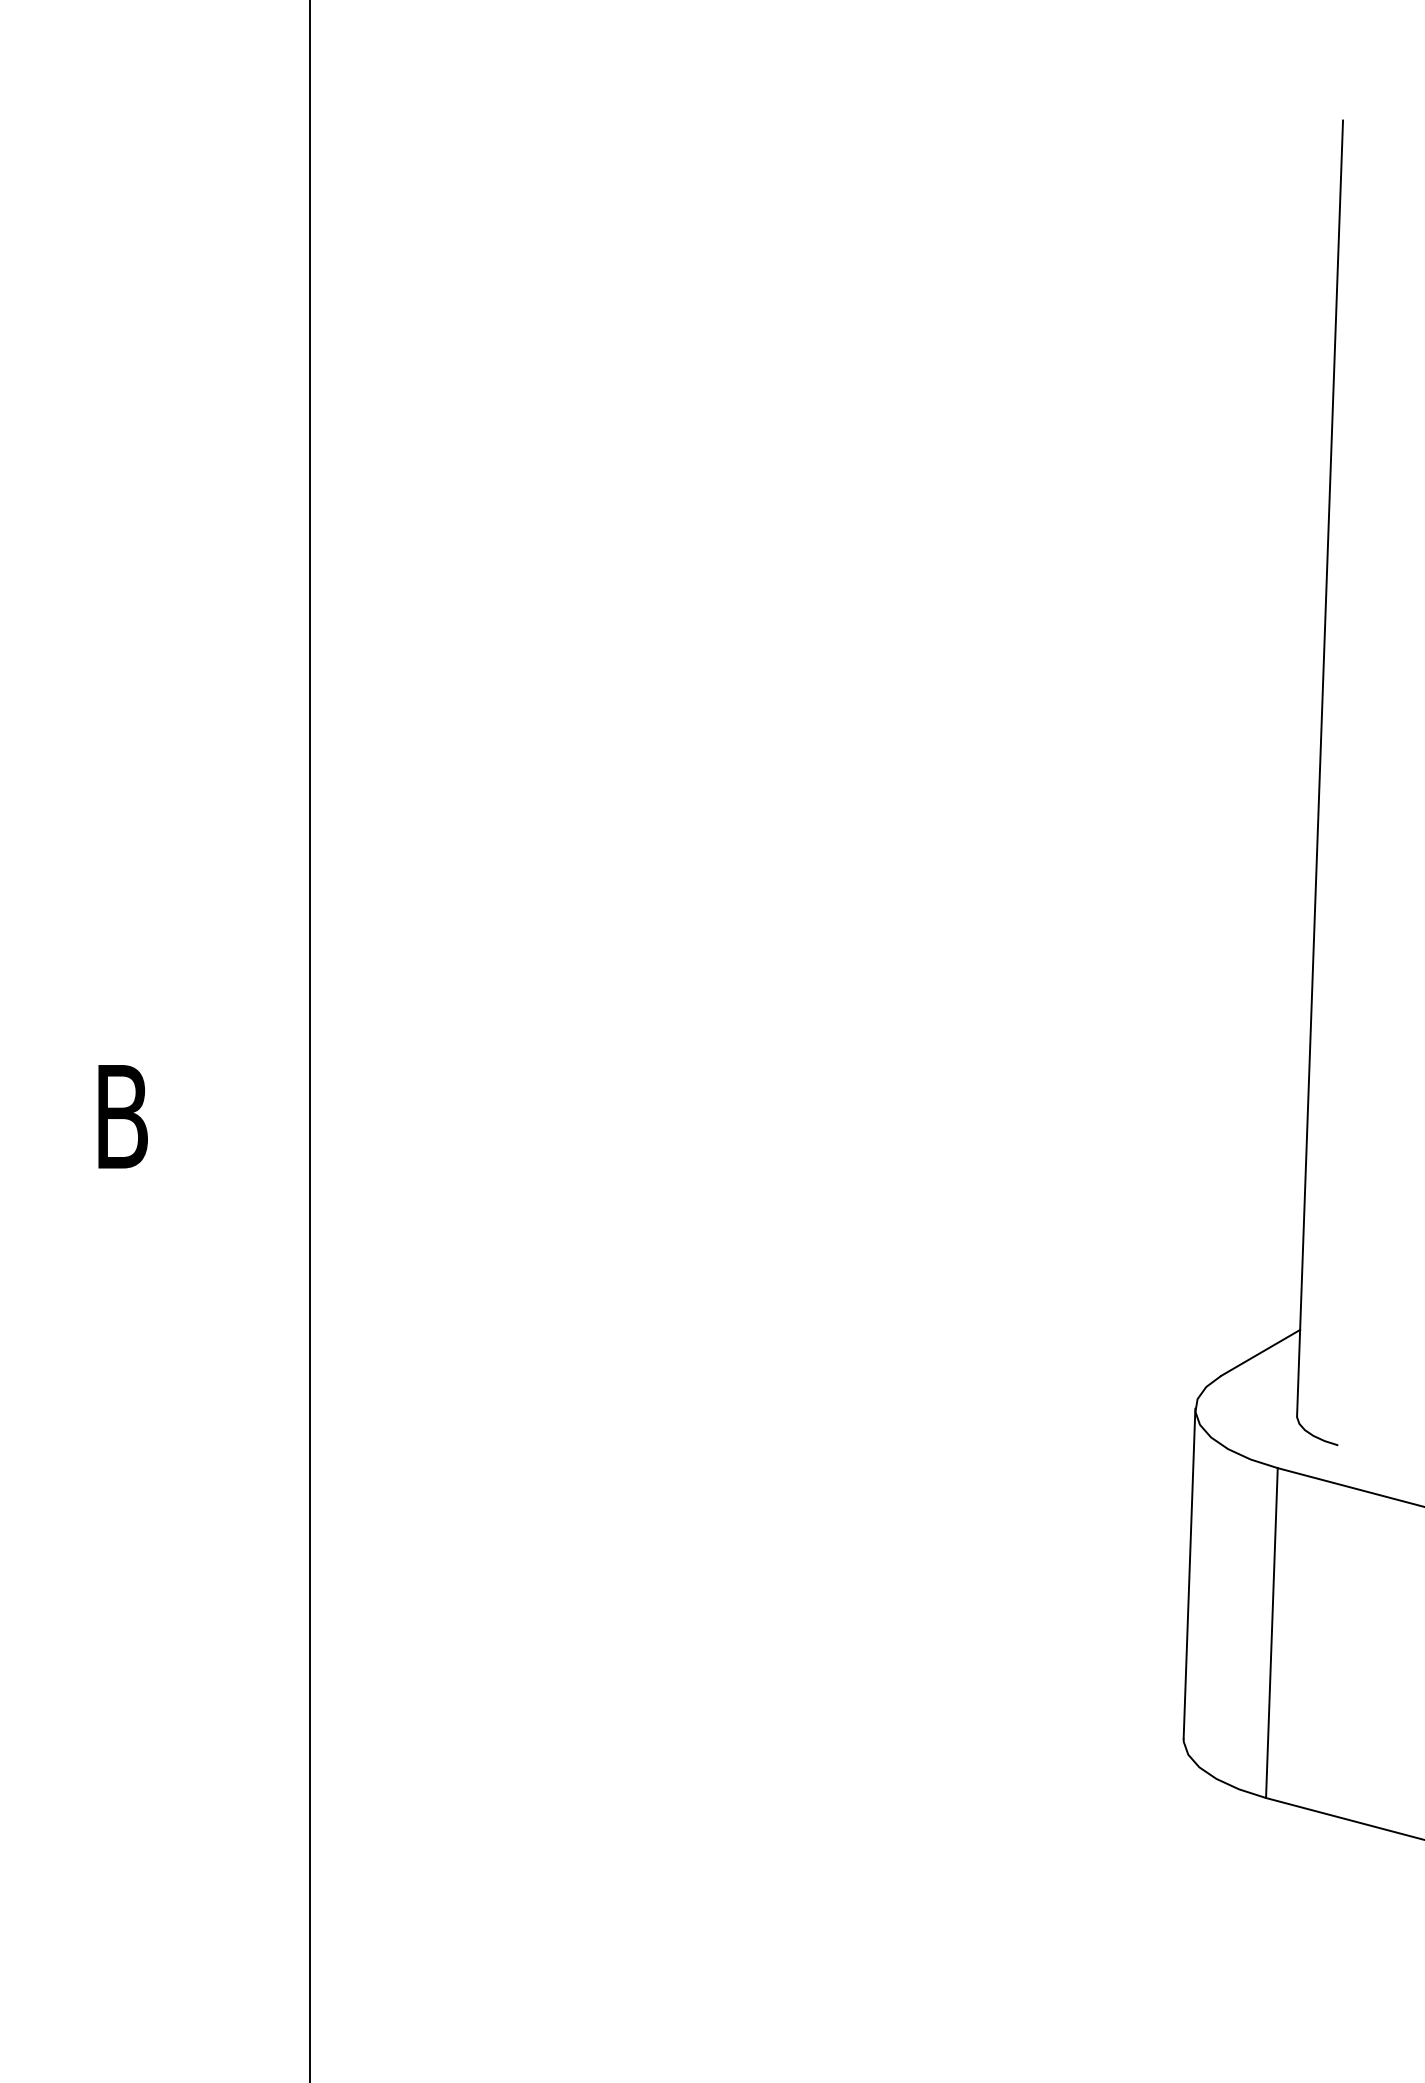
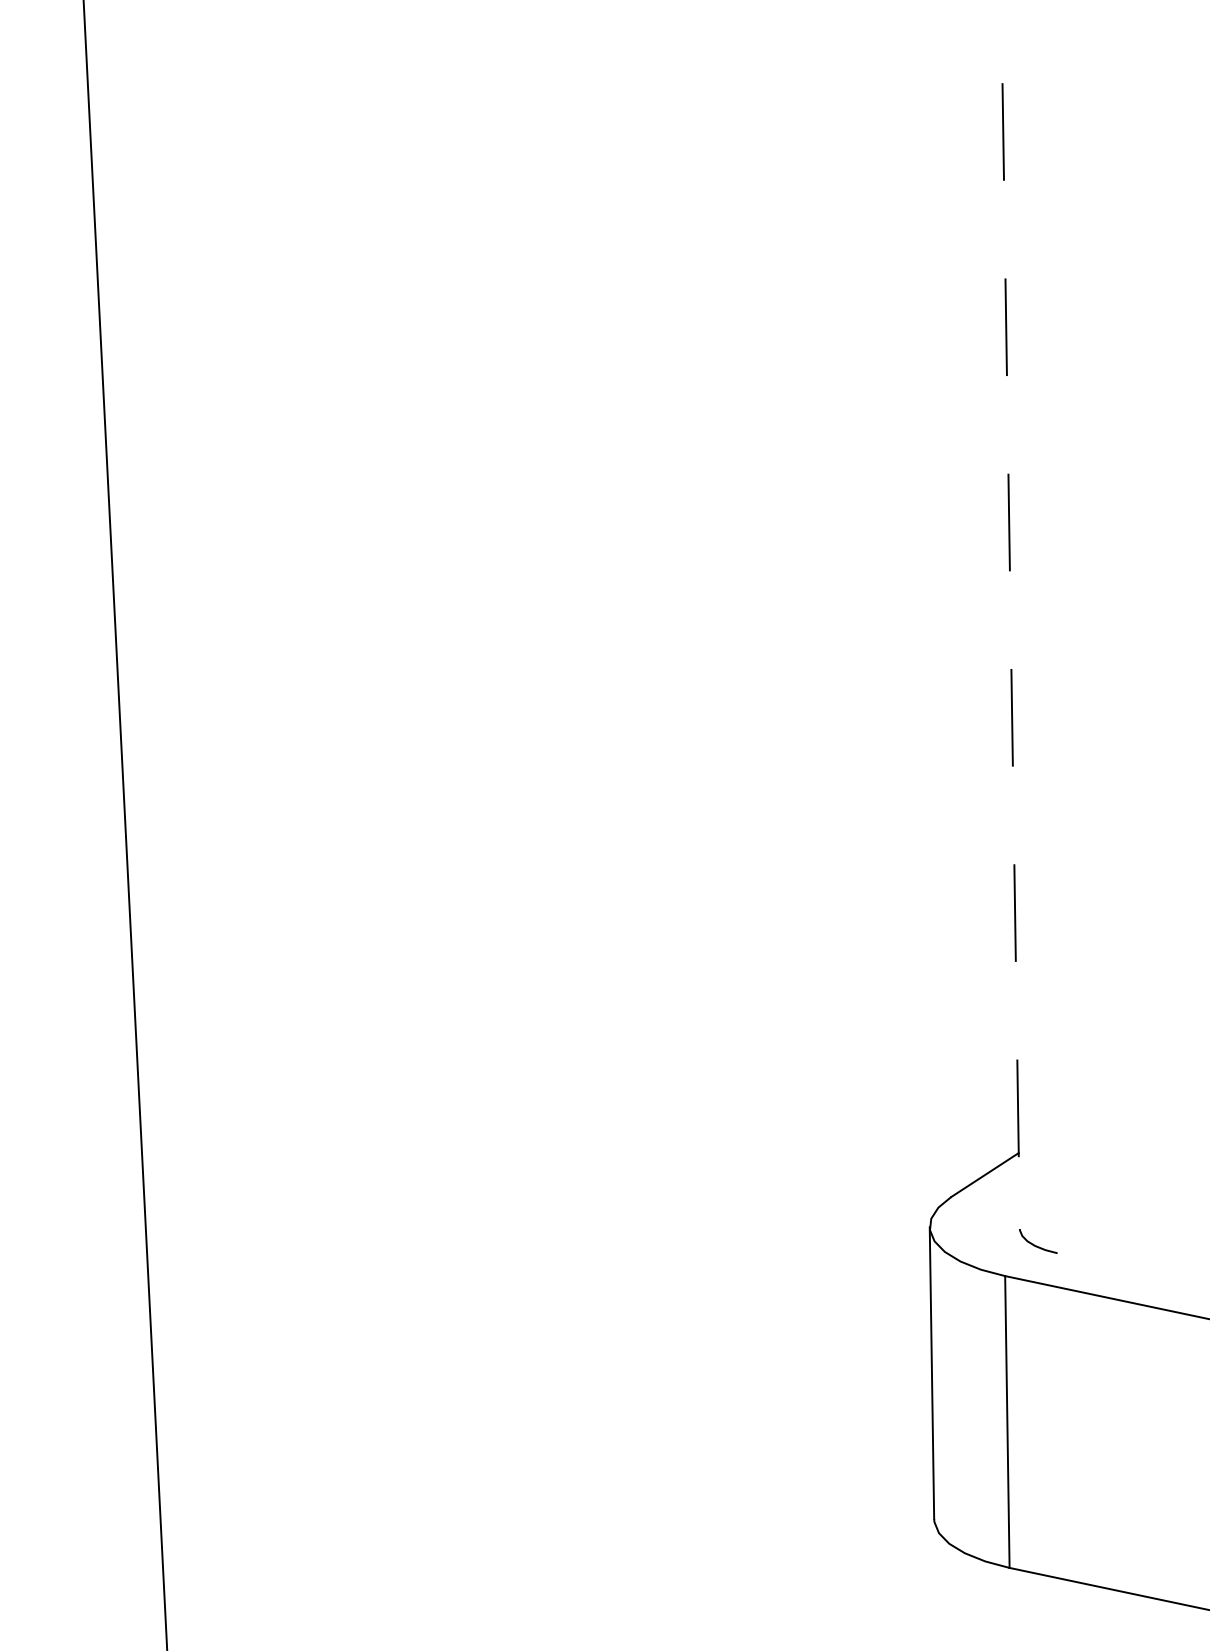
line: (1320, 768) -> (1011, 656), solid -> dashed

